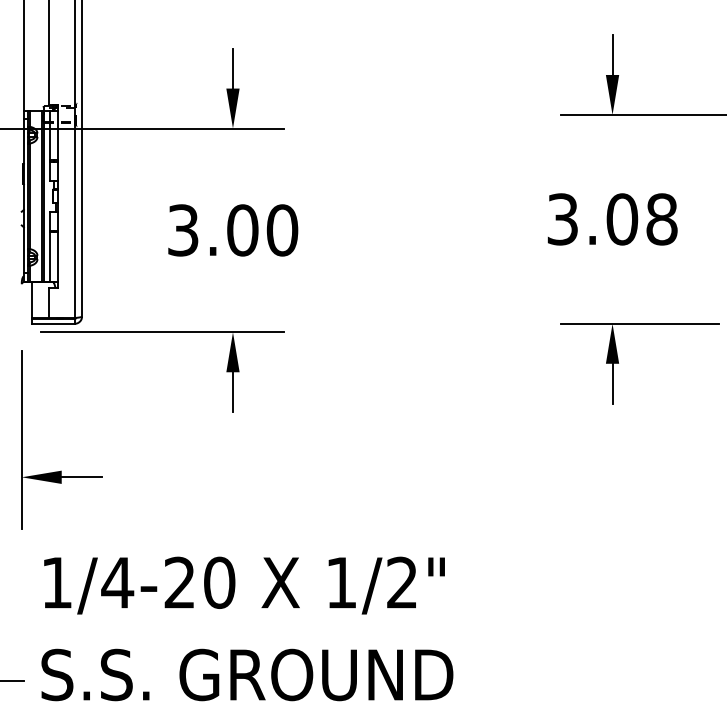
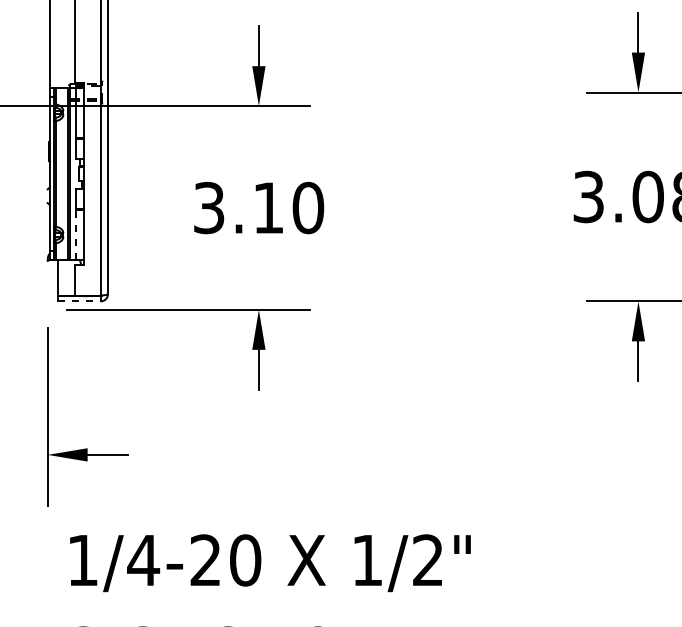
text: (242, 230) -> (268, 208), 3.00 -> 3.10
line: (49, 257) -> (75, 235), solid -> dashed
line: (54, 323) -> (80, 301), solid -> dashed

